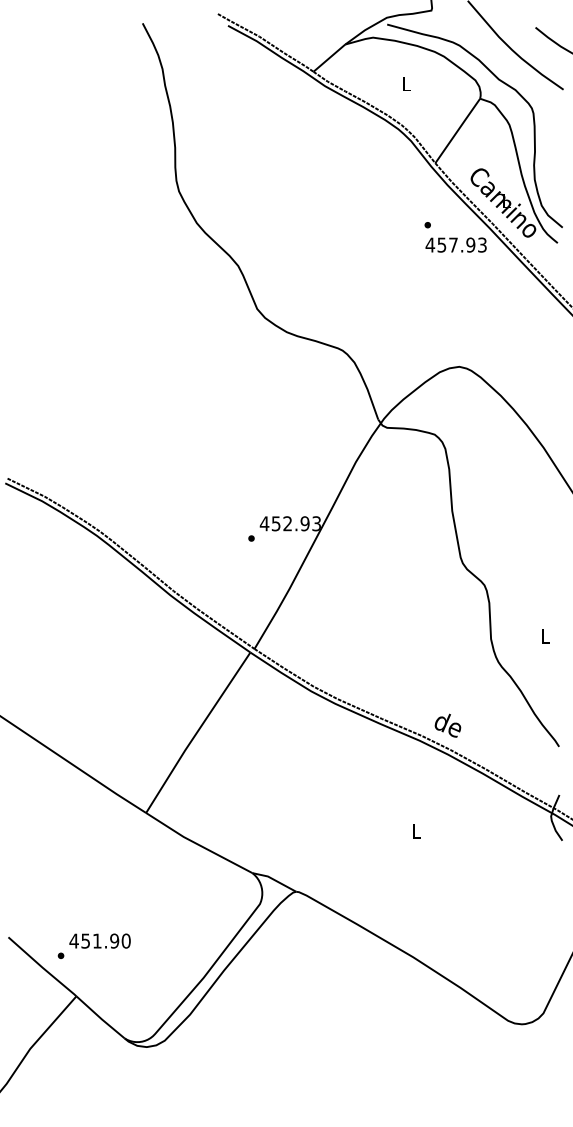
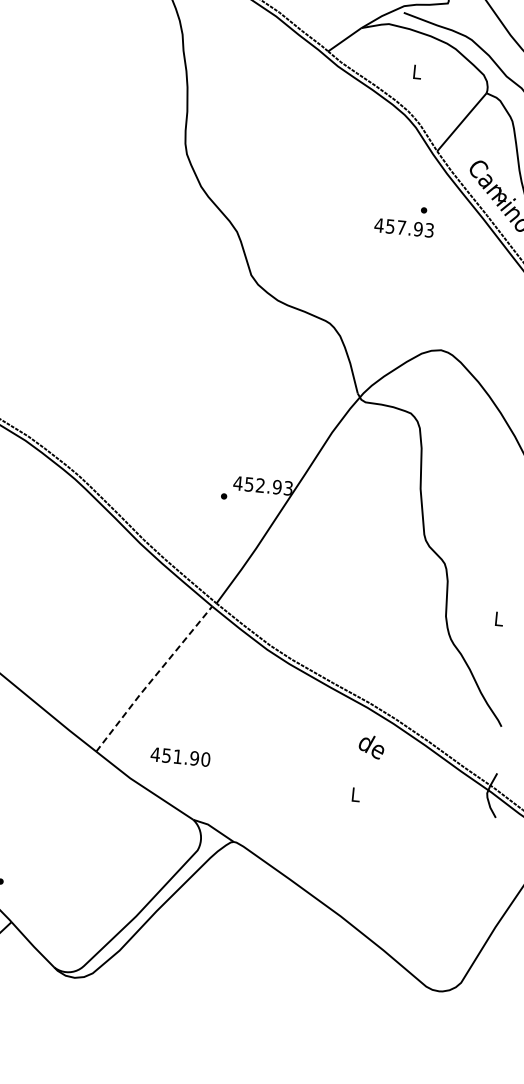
text: (455, 244) -> (403, 227), moved
text: (447, 725) -> (371, 746), moved
line: (197, 732) -> (153, 678), solid -> dashed
text: (99, 940) -> (180, 756), moved

